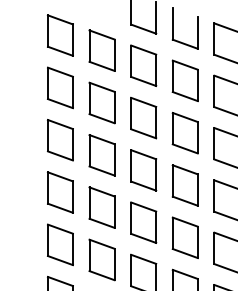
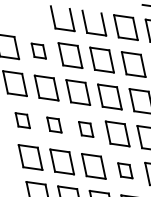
part: (101, 50) -> (38, 51), size x0.6
part: (60, 140) -> (22, 120), size x0.6
part: (101, 155) -> (54, 125), size x0.6
part: (143, 170) -> (85, 129), size x0.6
part: (184, 237) -> (124, 170), size x0.6

